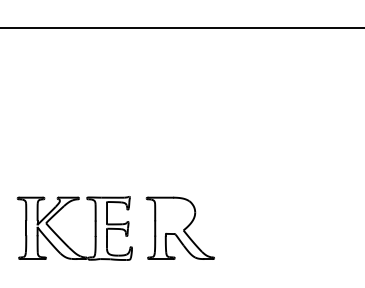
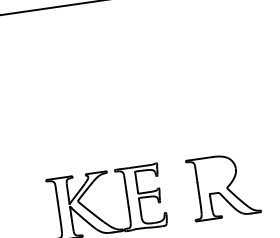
part: (179, 227) -> (222, 185), moved

